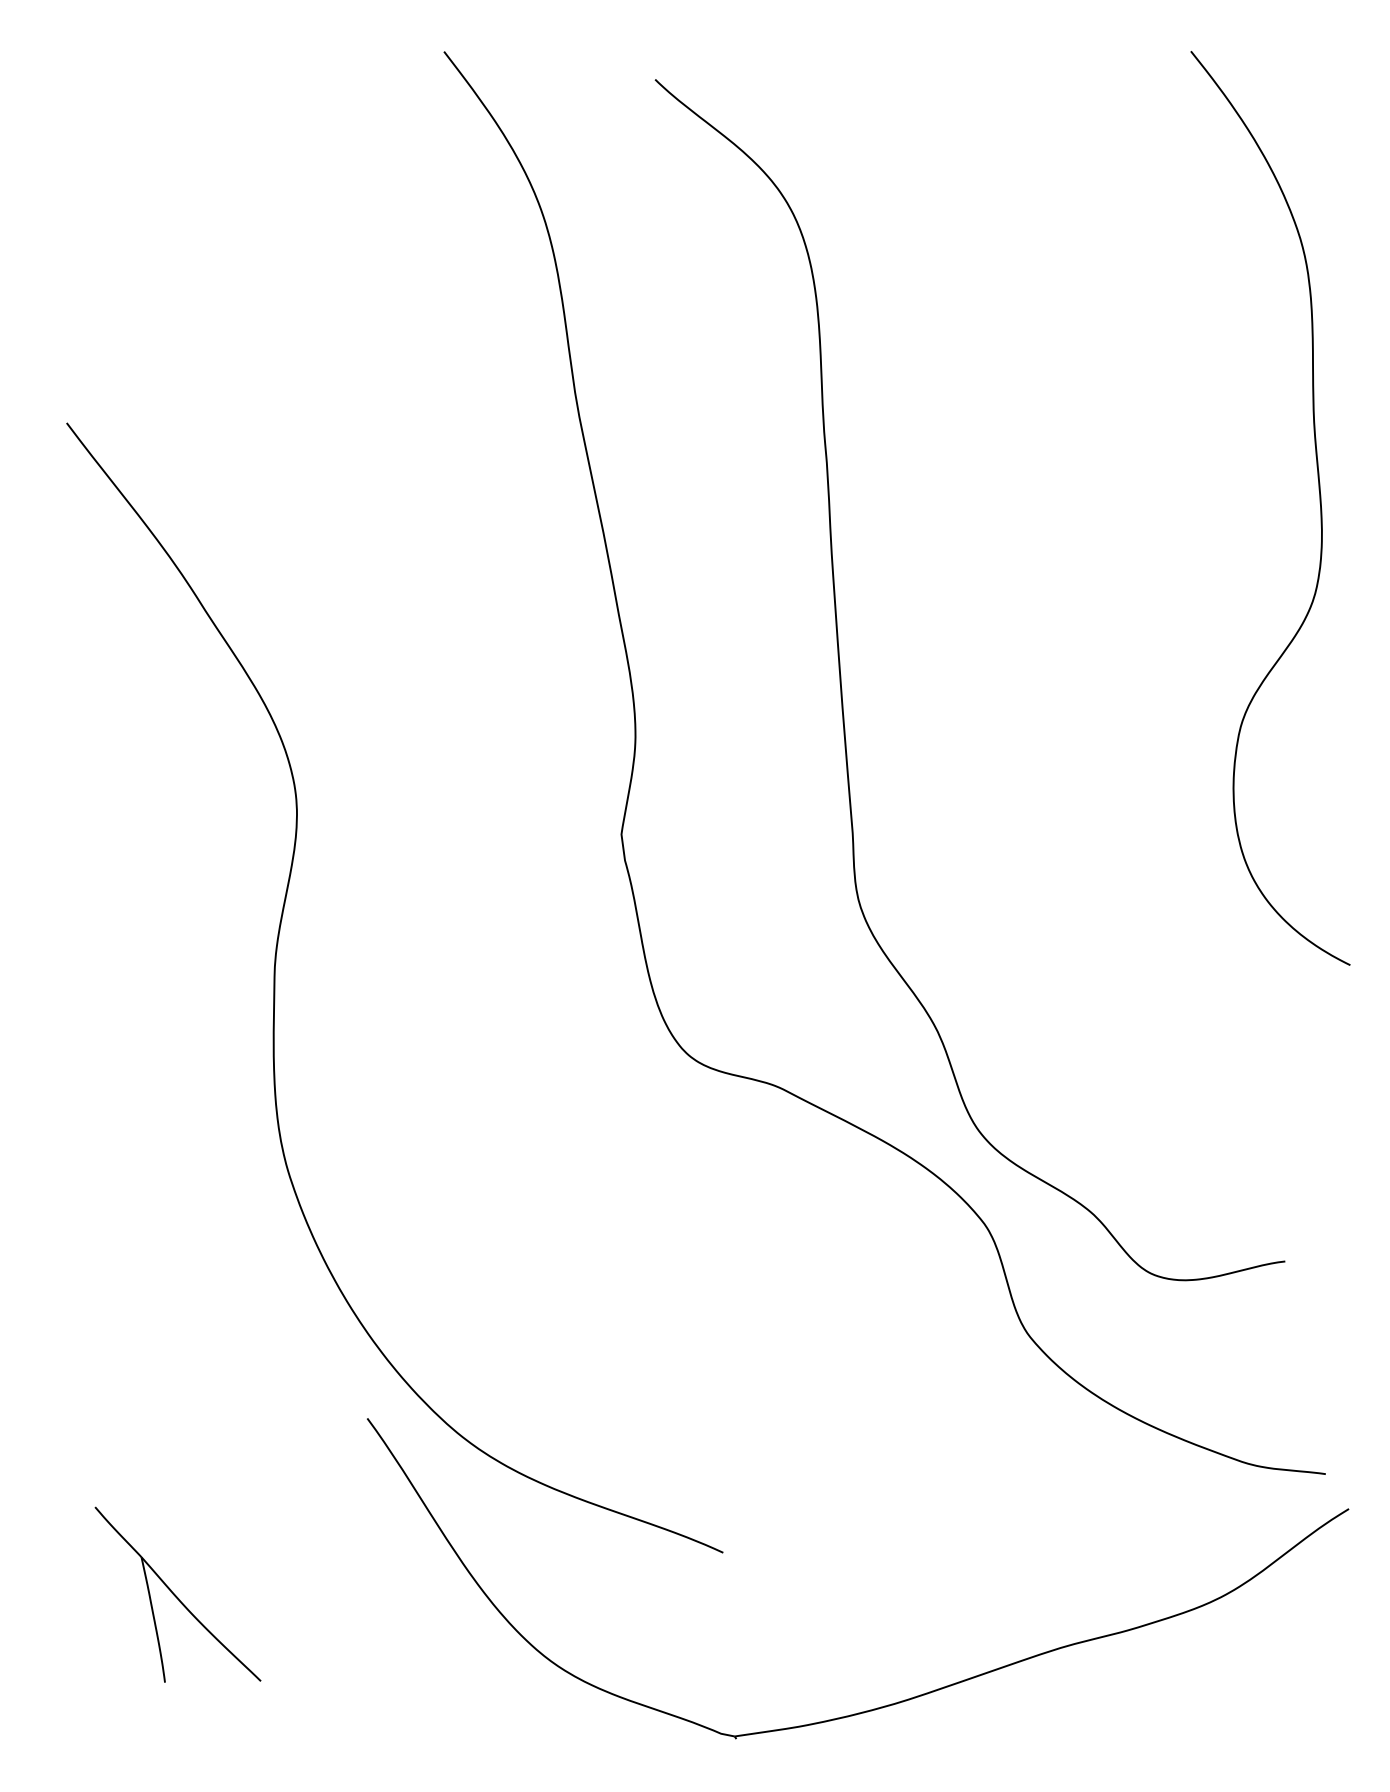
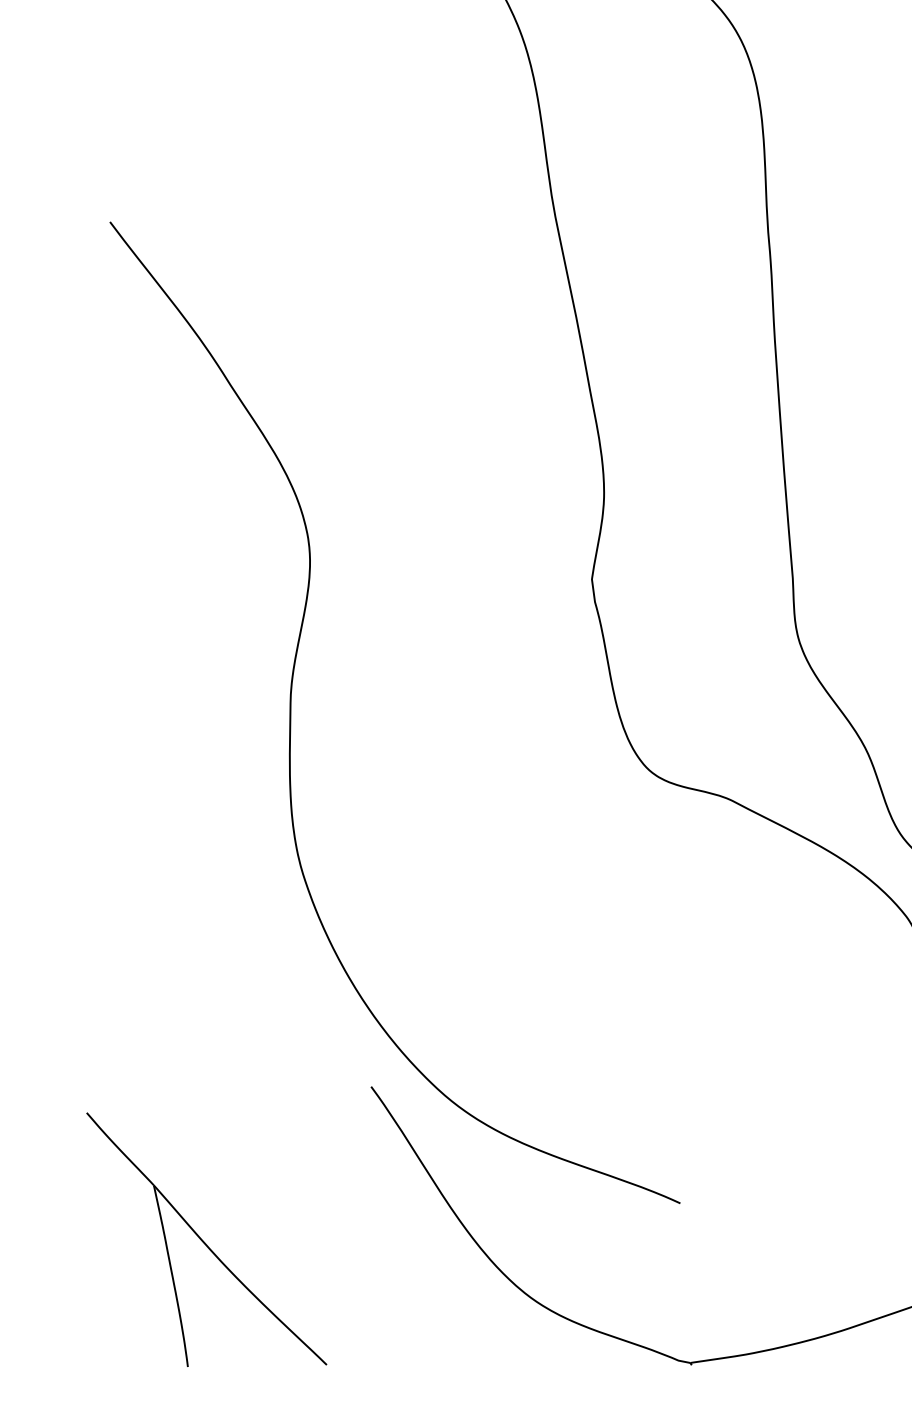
part: (177, 1594) -> (206, 1239), size x1.67

